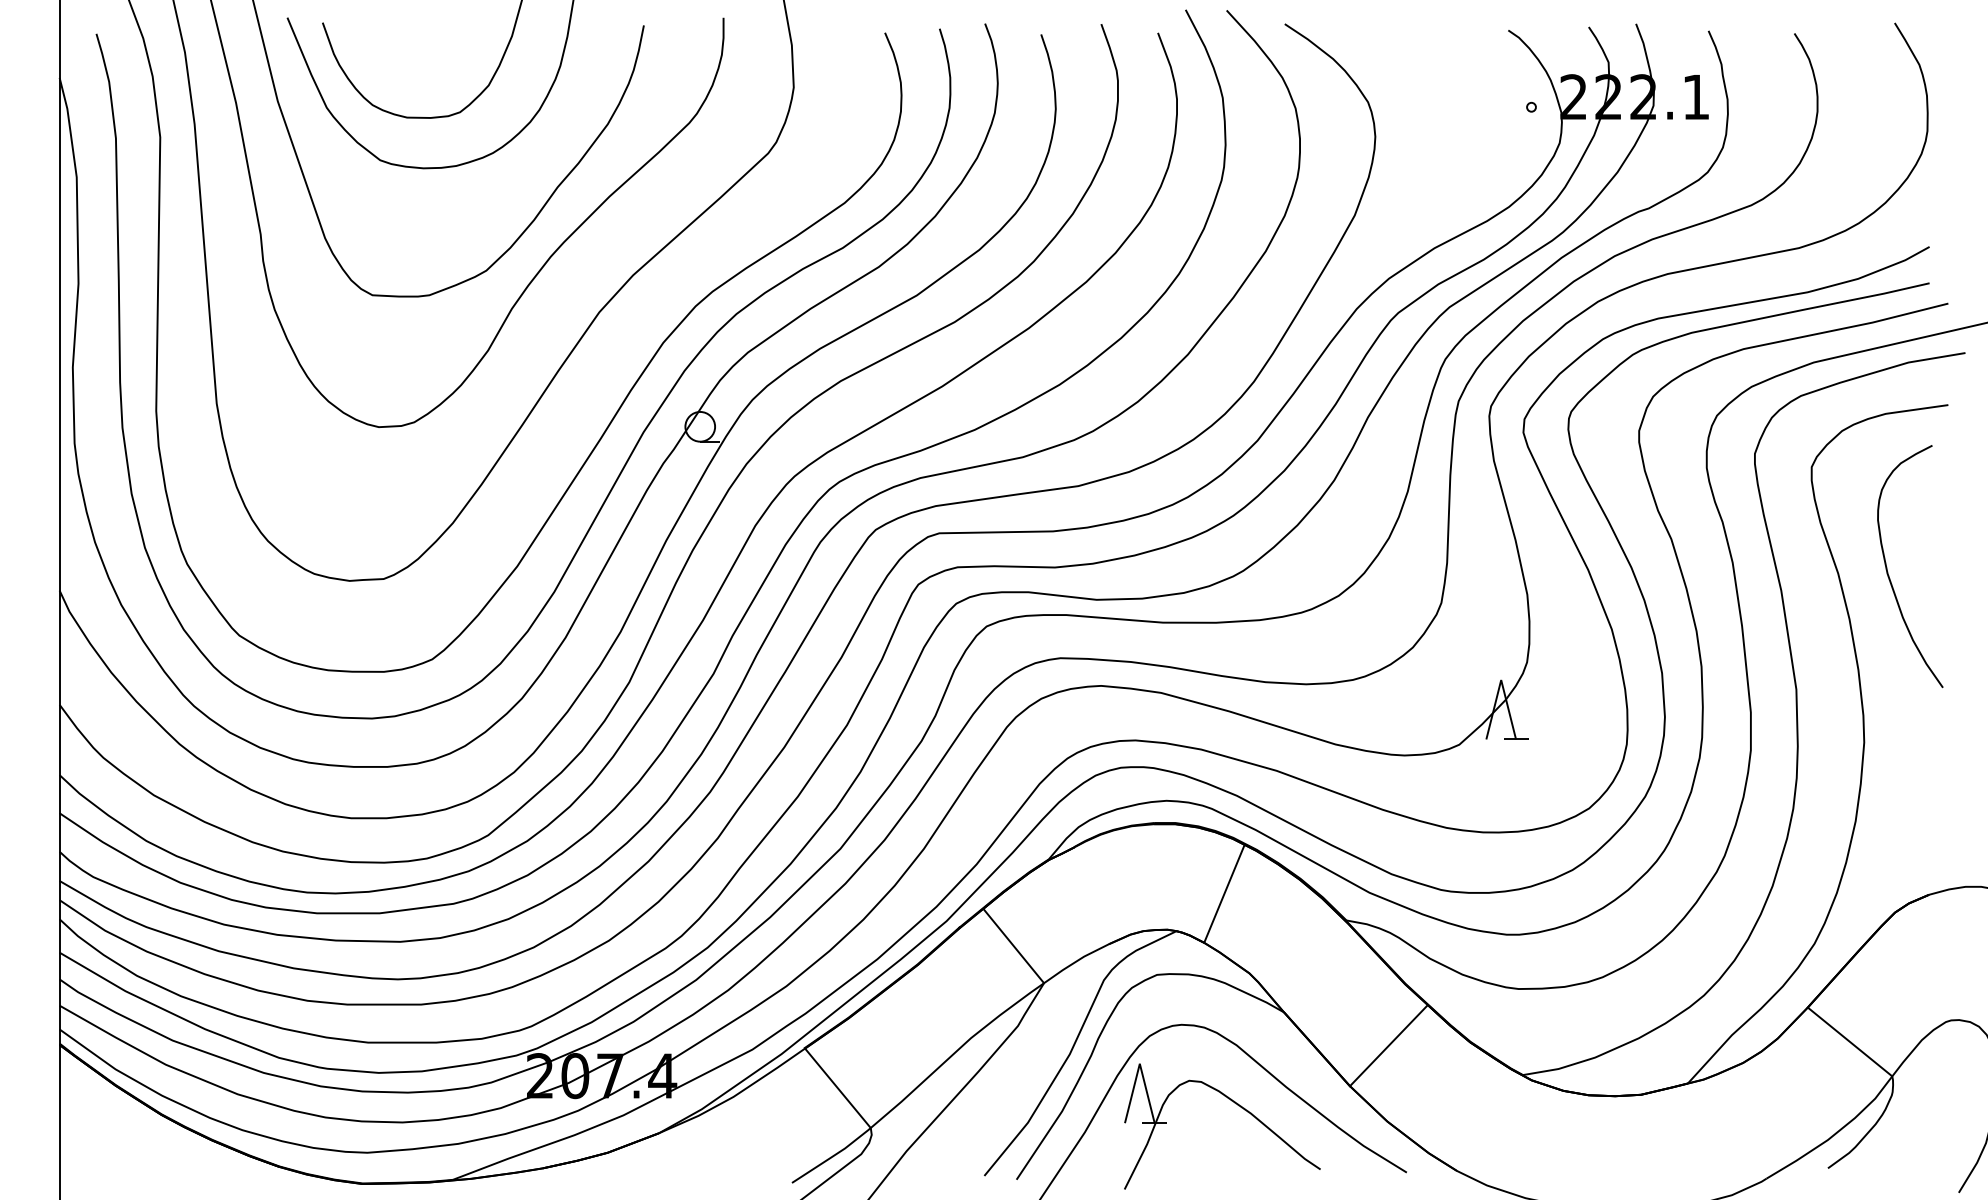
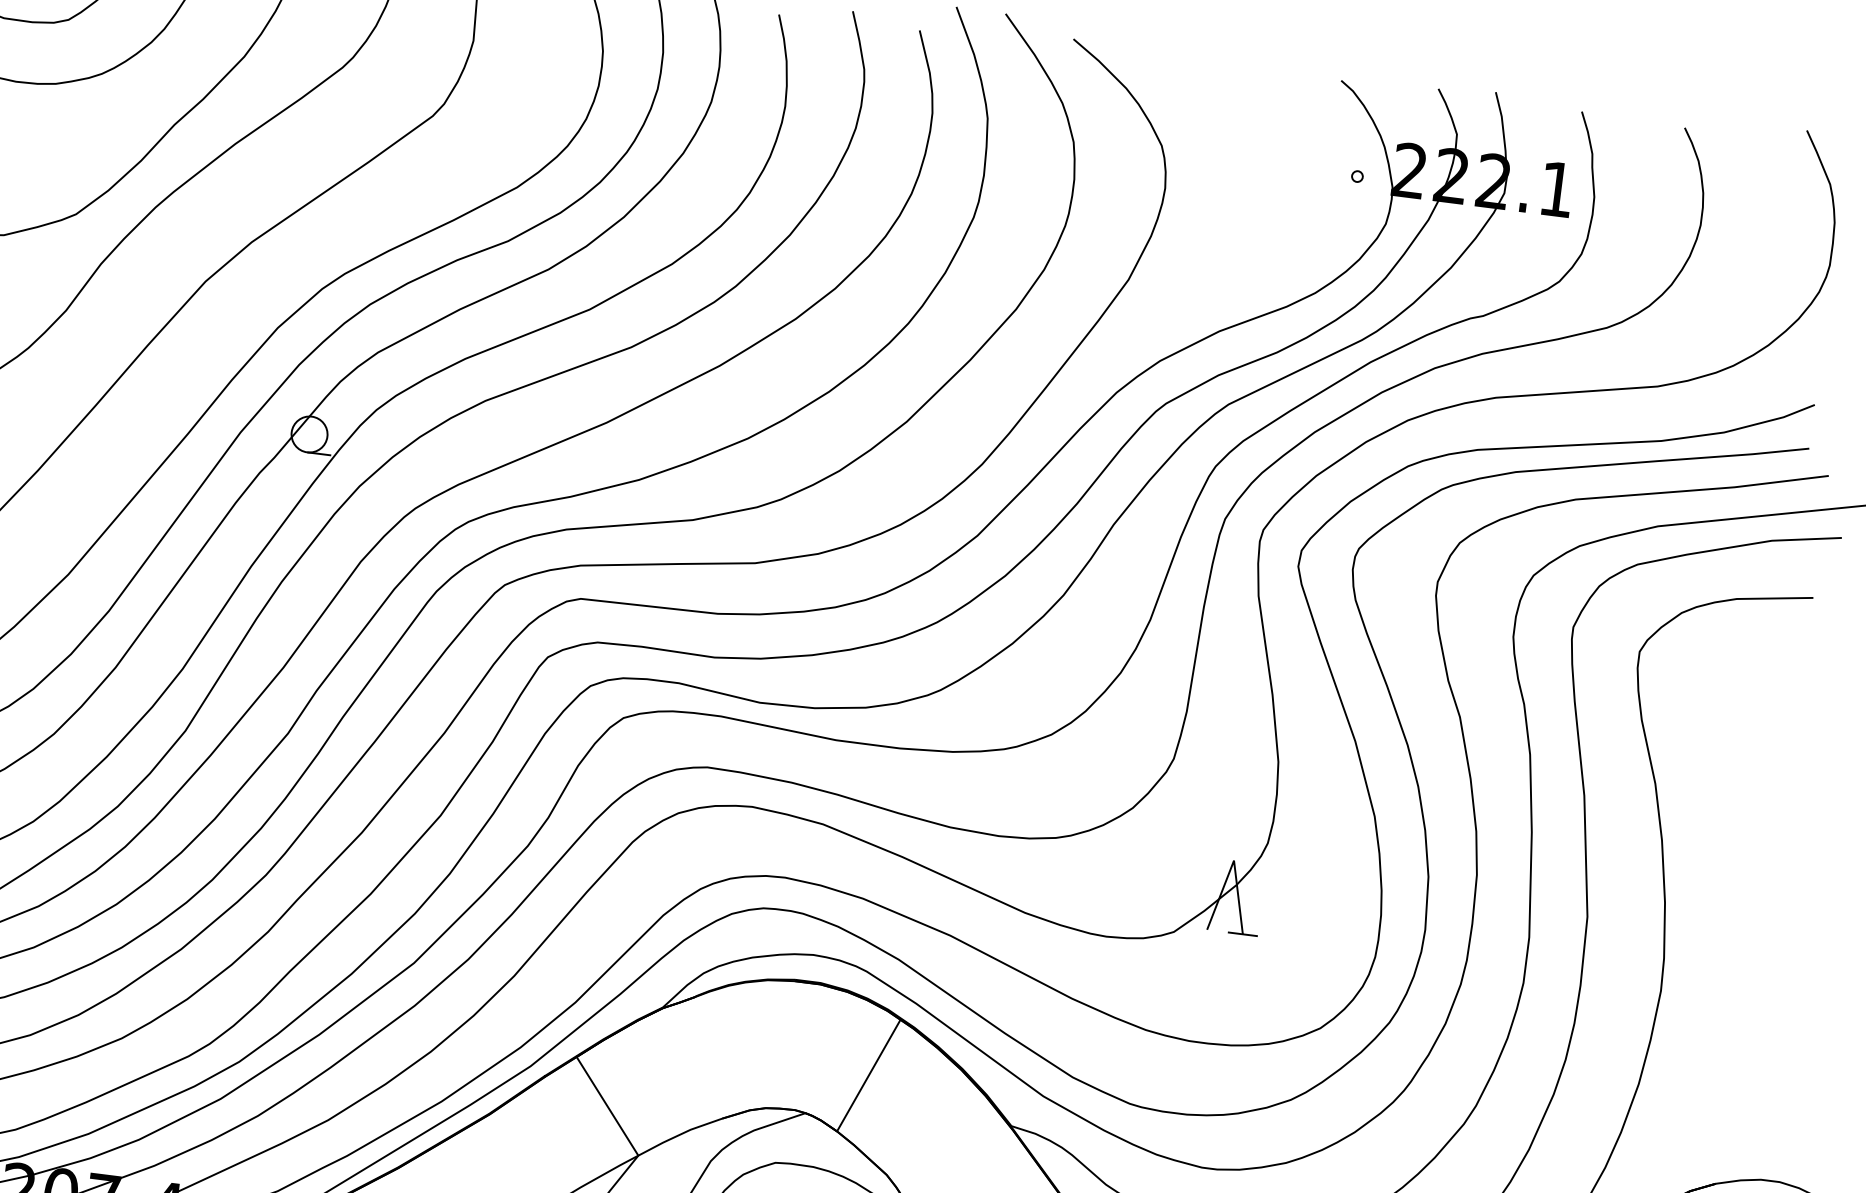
curve: (1888, 572) -> (1715, 790), removed

